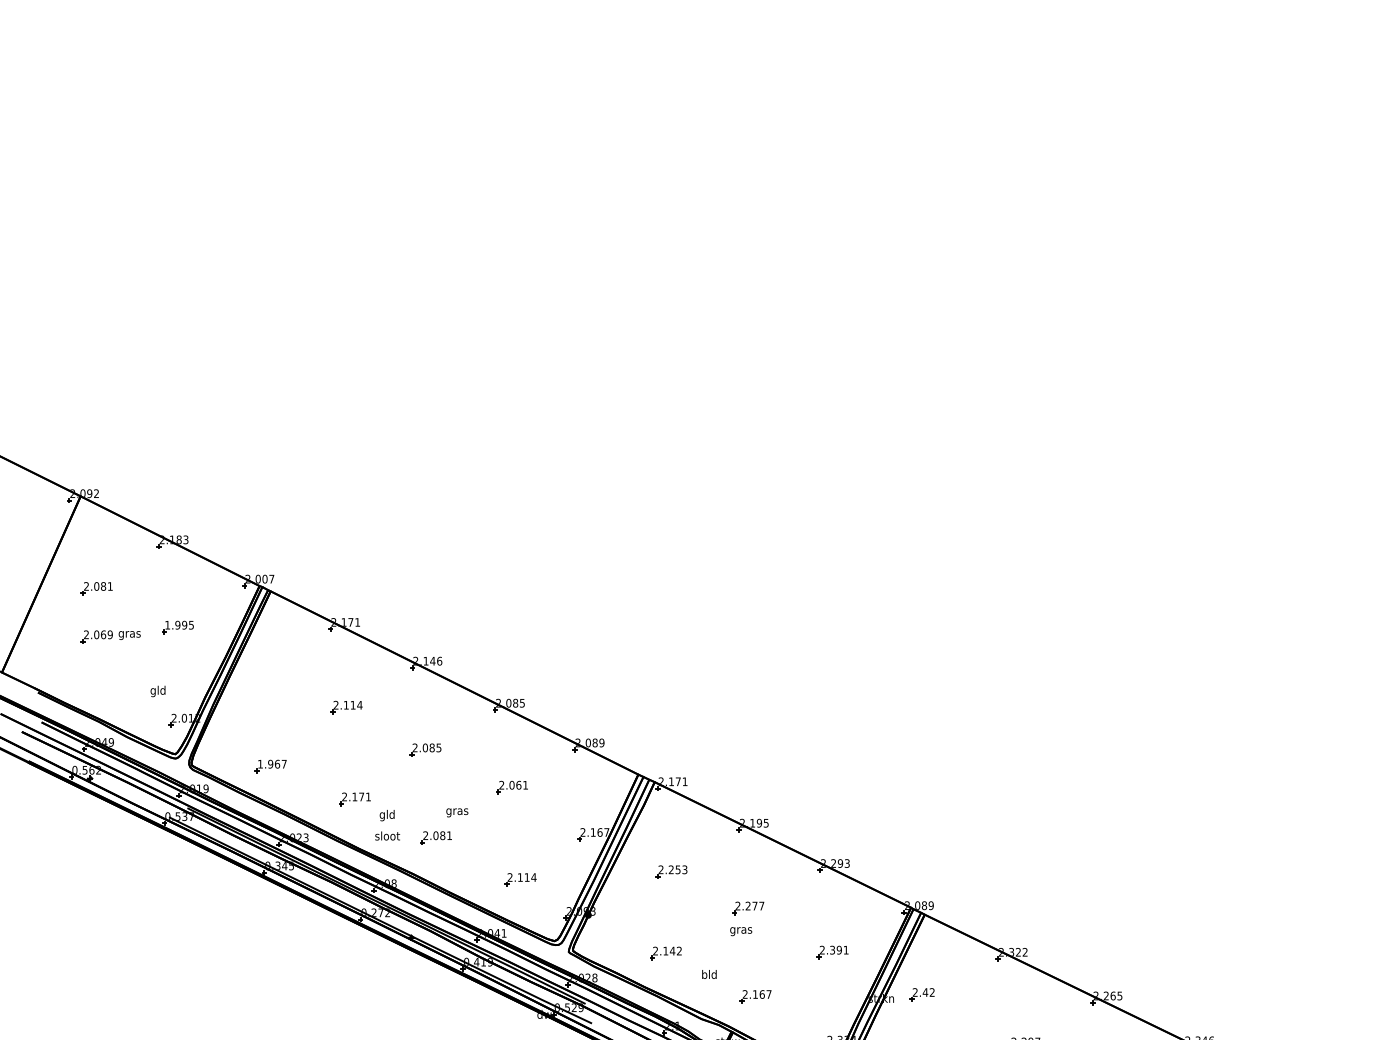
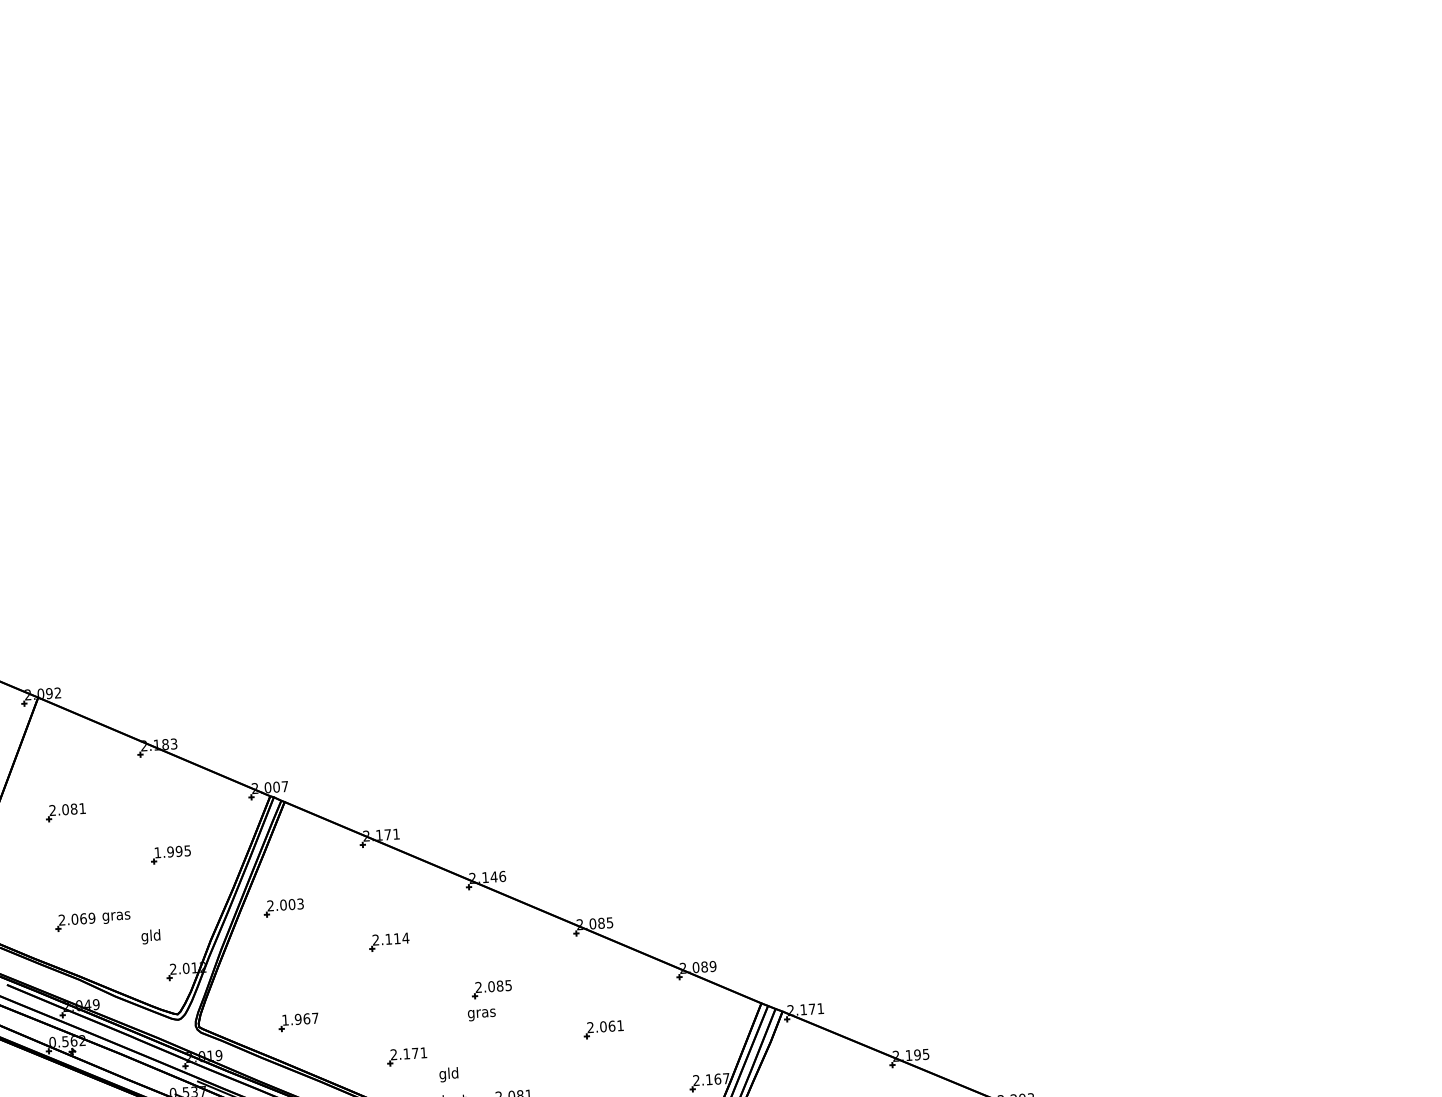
part: (110, 636) -> (92, 920), moved
part: (264, 674) -> (283, 907), added
text: (457, 812) -> (482, 1014), moved

